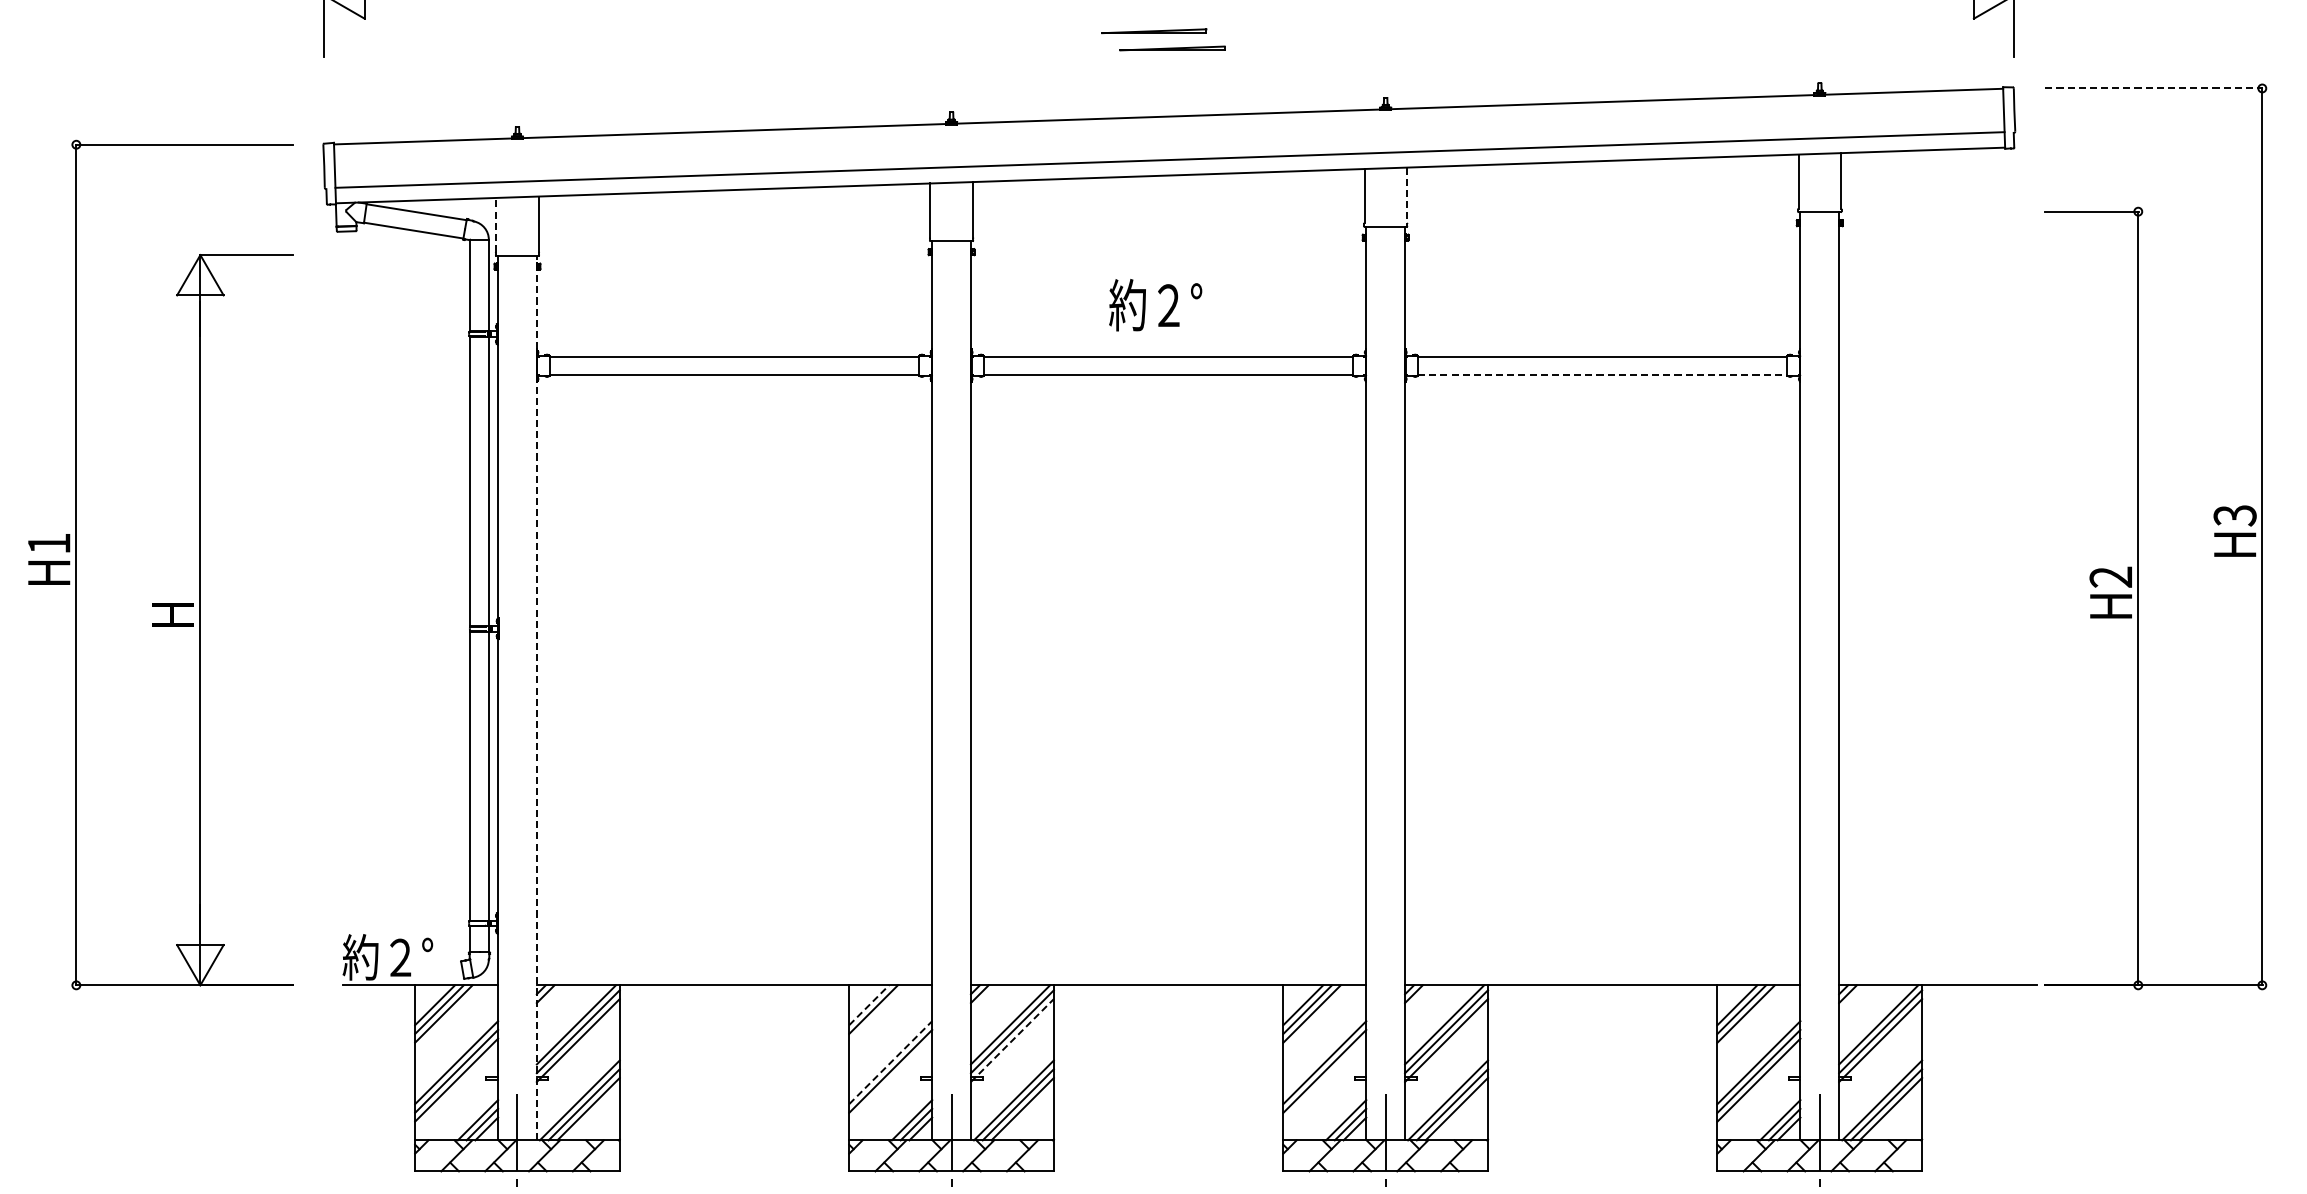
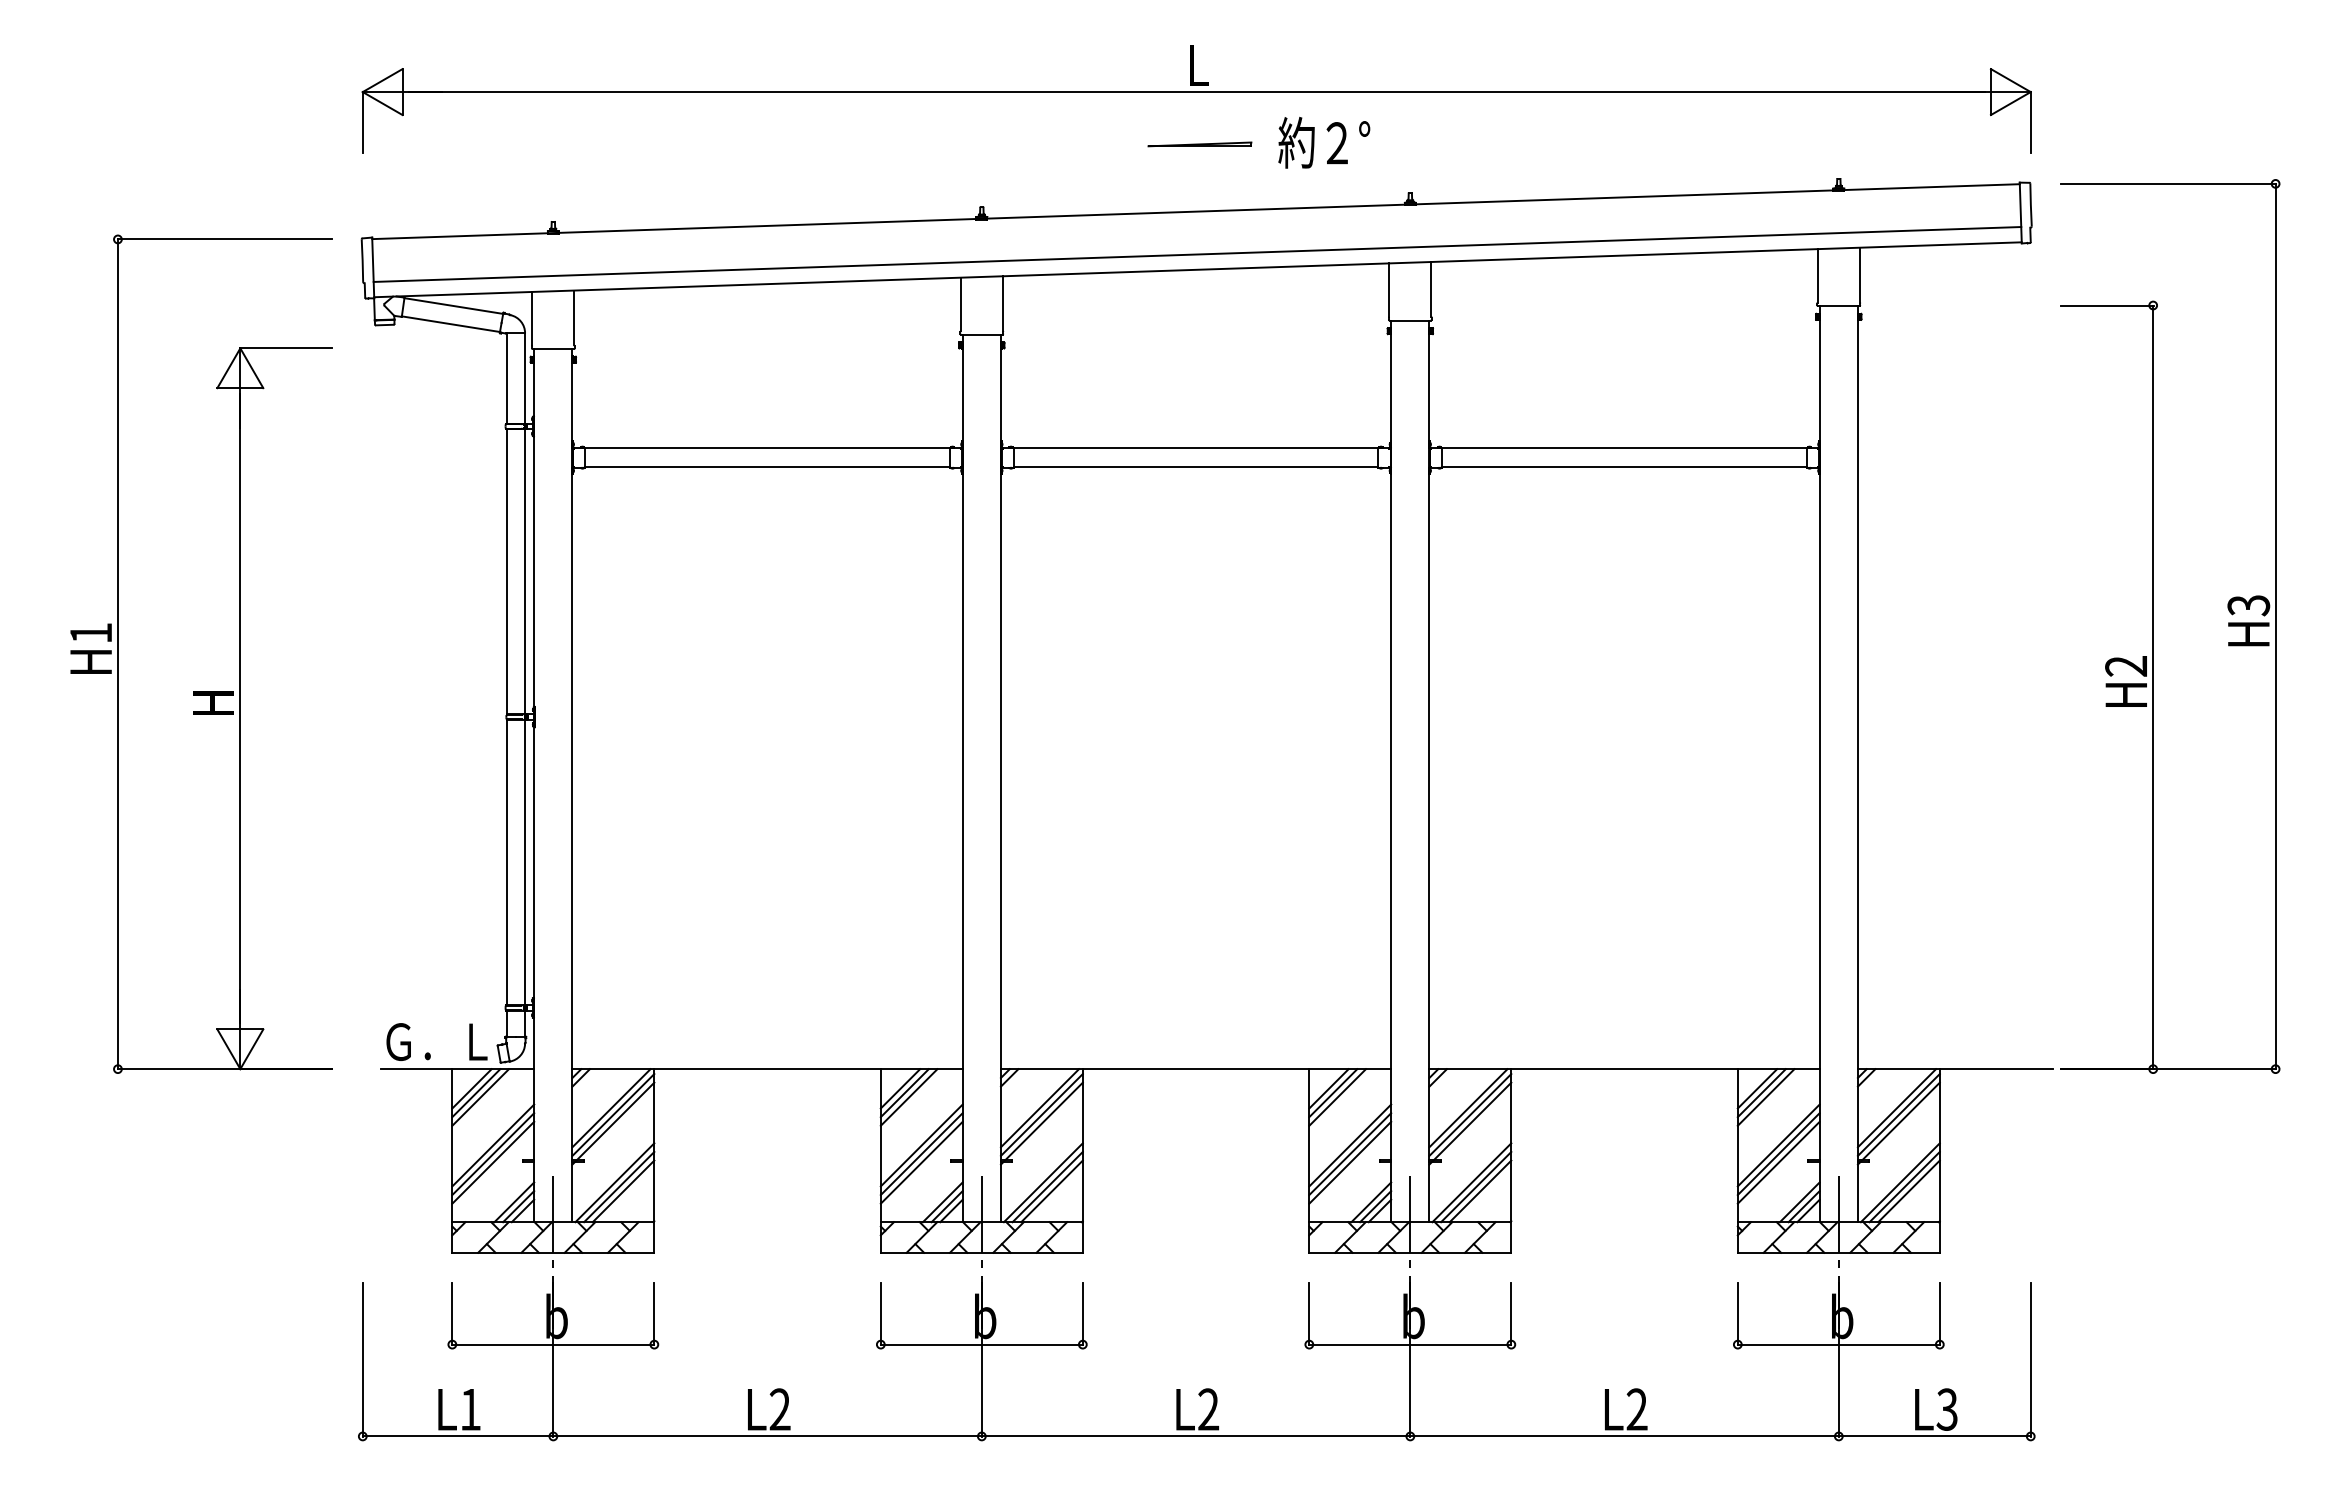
part: (1153, 31) -> (1181, 127), removed
line: (2154, 88) -> (2169, 183), dashed -> solid
line: (1407, 195) -> (1431, 289), dashed -> solid
line: (496, 224) -> (532, 318), dashed -> solid
text: (1155, 304) -> (1324, 142), moved
line: (1603, 374) -> (1625, 466), dashed -> solid
line: (536, 697) -> (572, 785), dashed -> solid
text: (396, 957) -> (433, 1041), 約２° -> Ｇ．Ｌ
line: (869, 1004) -> (900, 1088), dashed -> solid
line: (877, 1014) -> (908, 1097), added
line: (1012, 1040) -> (1041, 1123), dashed -> solid
line: (890, 1062) -> (921, 1145), dashed -> solid
line: (890, 1079) -> (921, 1162), added
line: (1325, 1079) -> (1350, 1162), added

